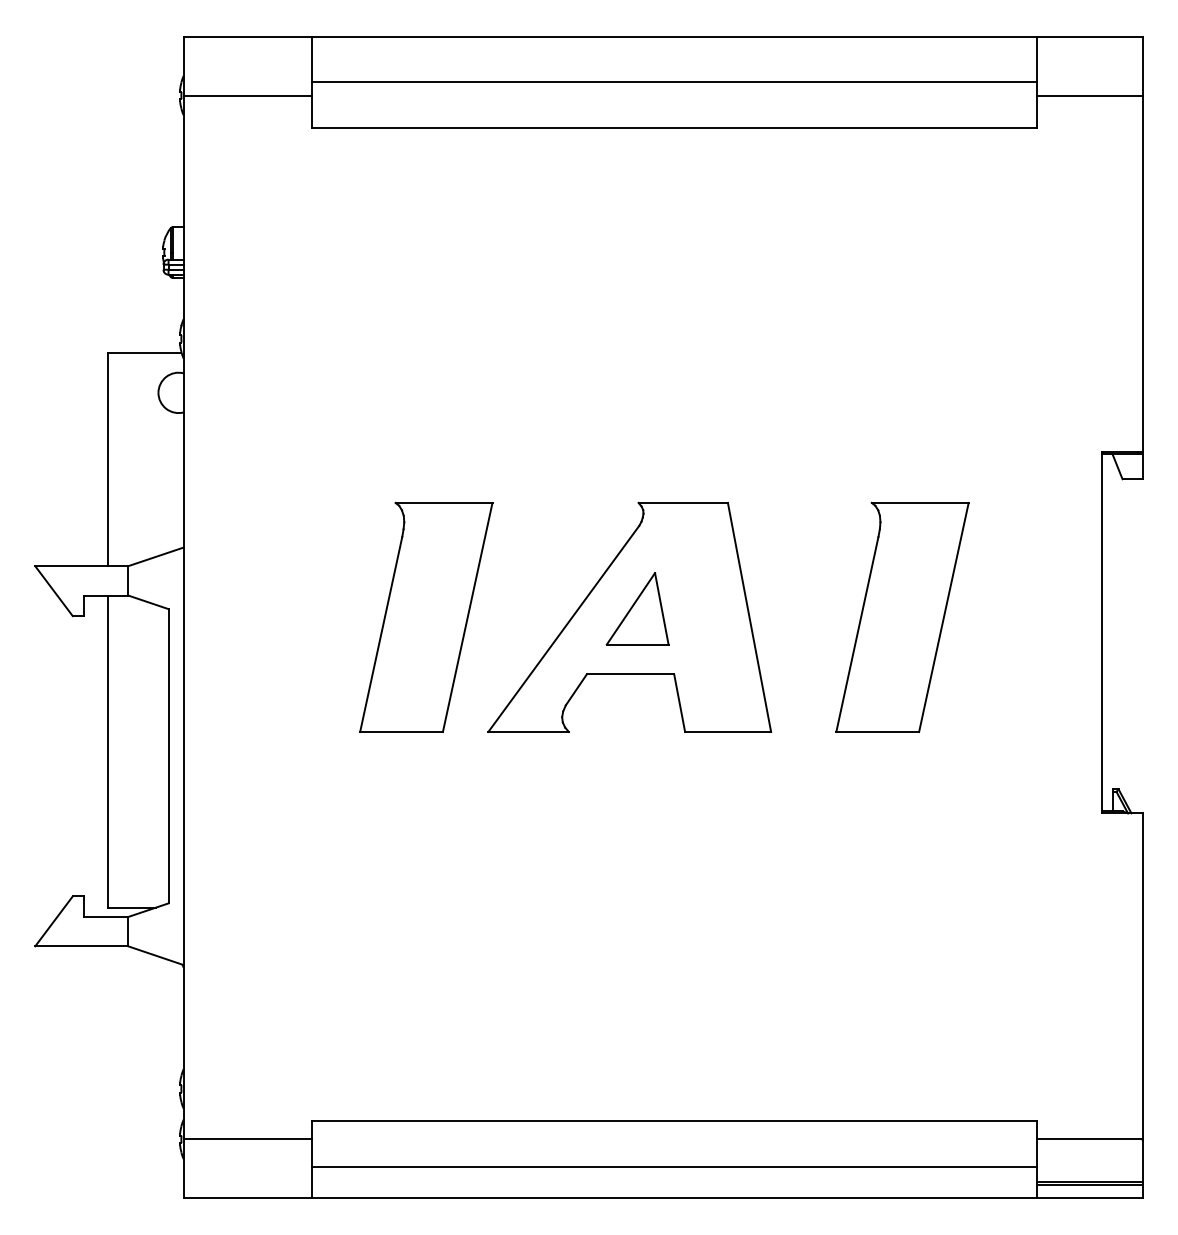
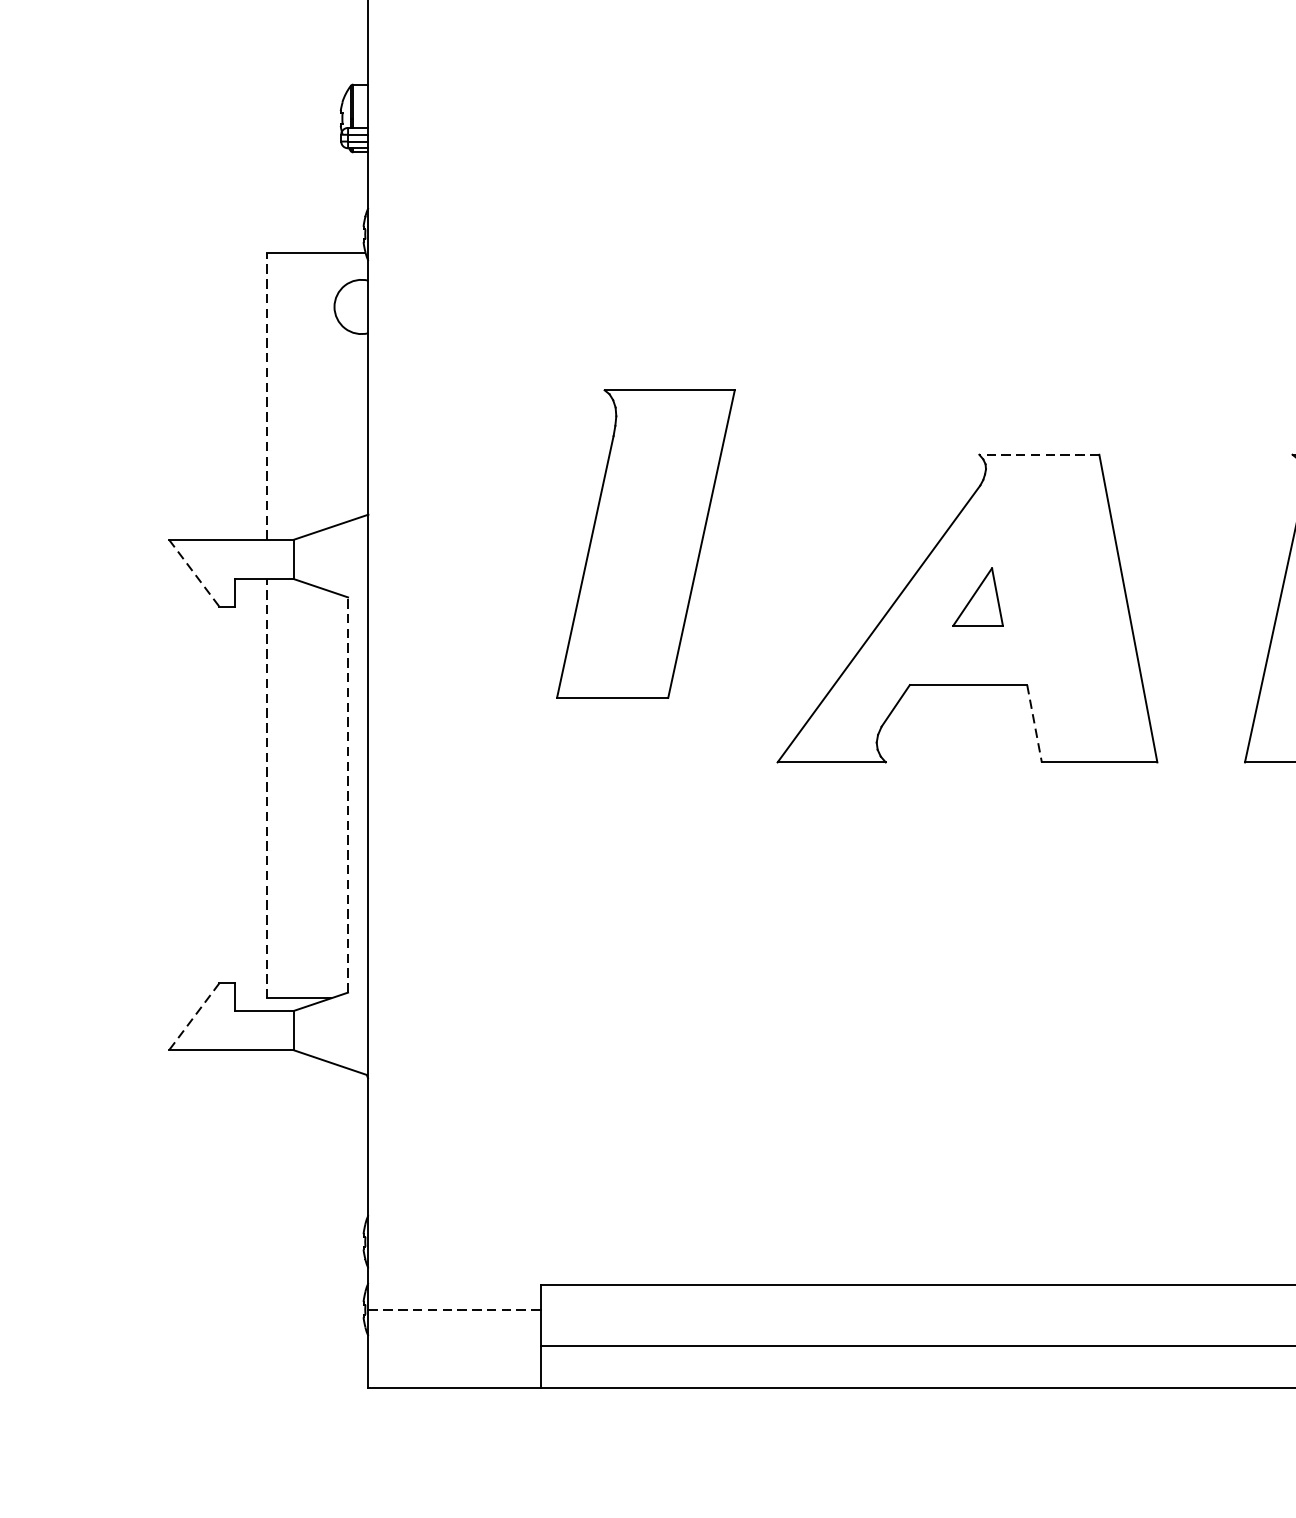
line: (107, 459) -> (266, 396), solid -> dashed
line: (683, 502) -> (1039, 454), solid -> dashed
line: (54, 591) -> (194, 573), solid -> dashed
part: (637, 608) -> (977, 596), size x0.6
part: (426, 616) -> (646, 542), moved
line: (679, 703) -> (1034, 724), solid -> dashed
line: (107, 751) -> (266, 788), solid -> dashed
line: (168, 755) -> (347, 793), solid -> dashed
line: (53, 921) -> (193, 1016), solid -> dashed
line: (247, 1139) -> (454, 1309), solid -> dashed

